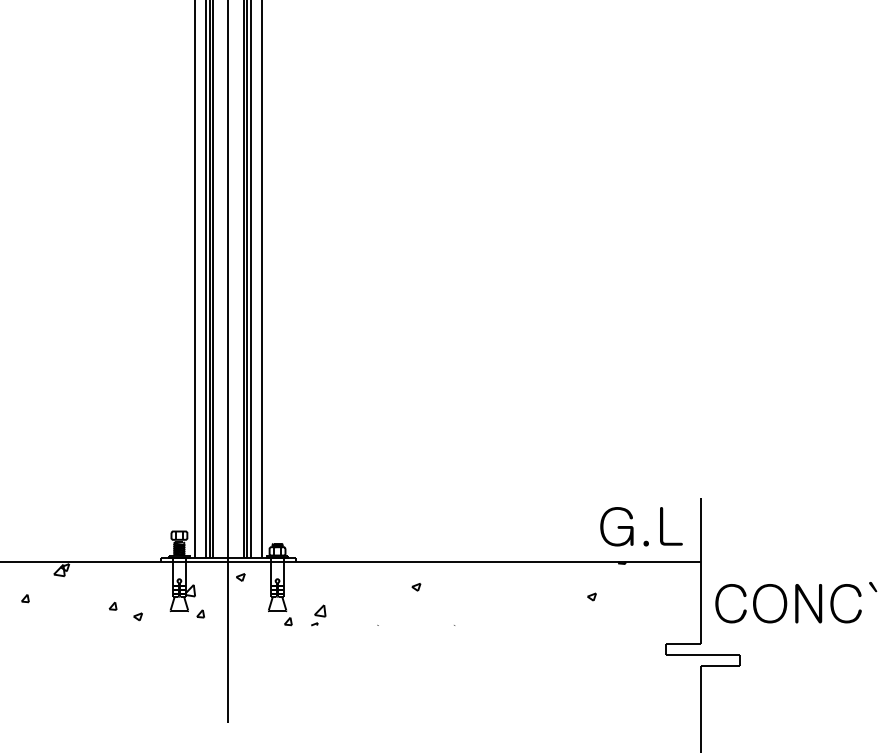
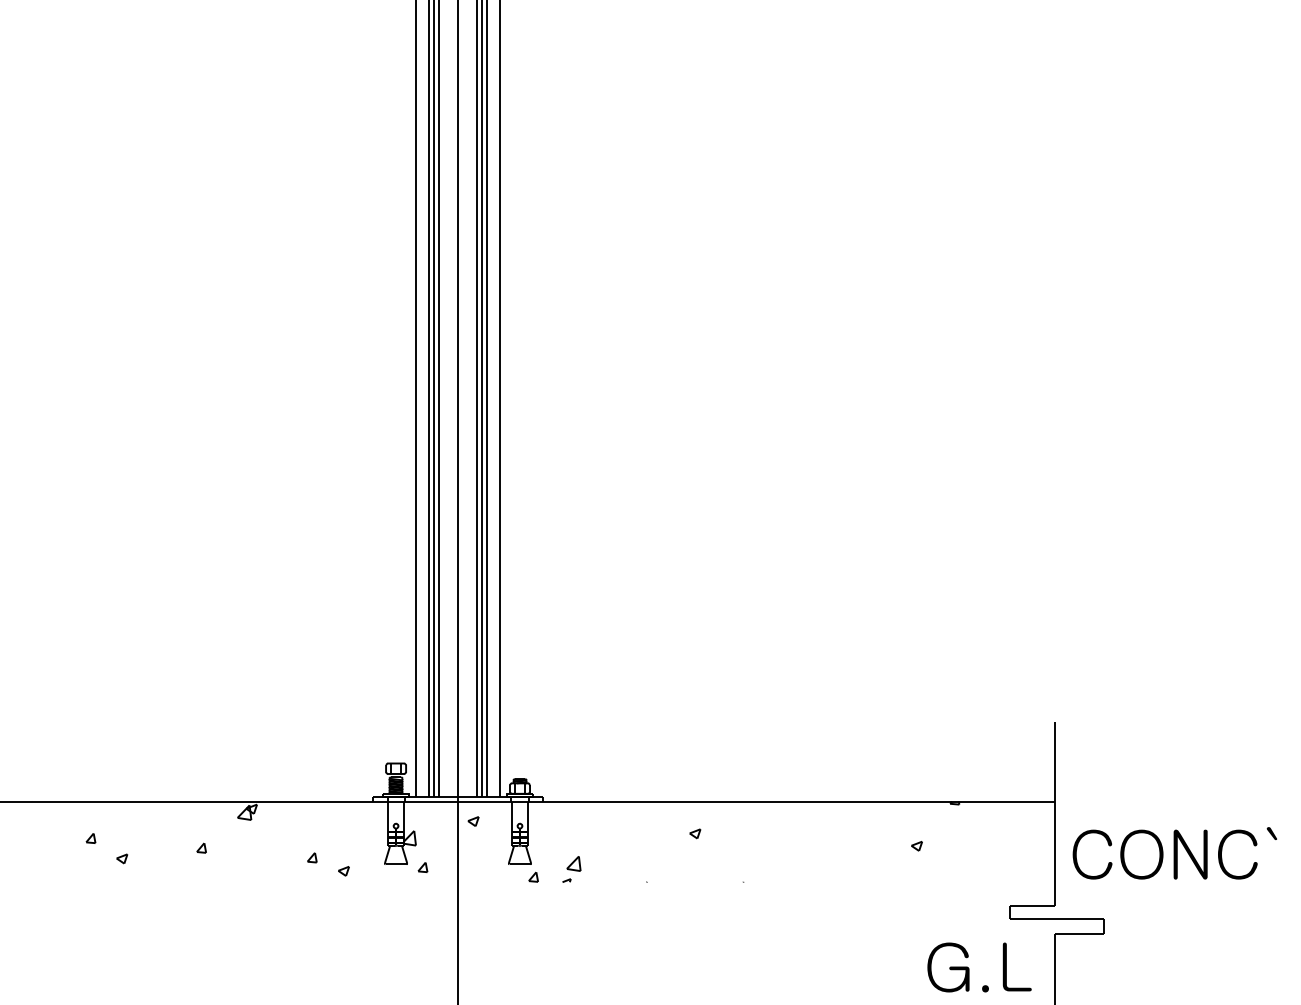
text: (641, 526) -> (979, 967), moved

